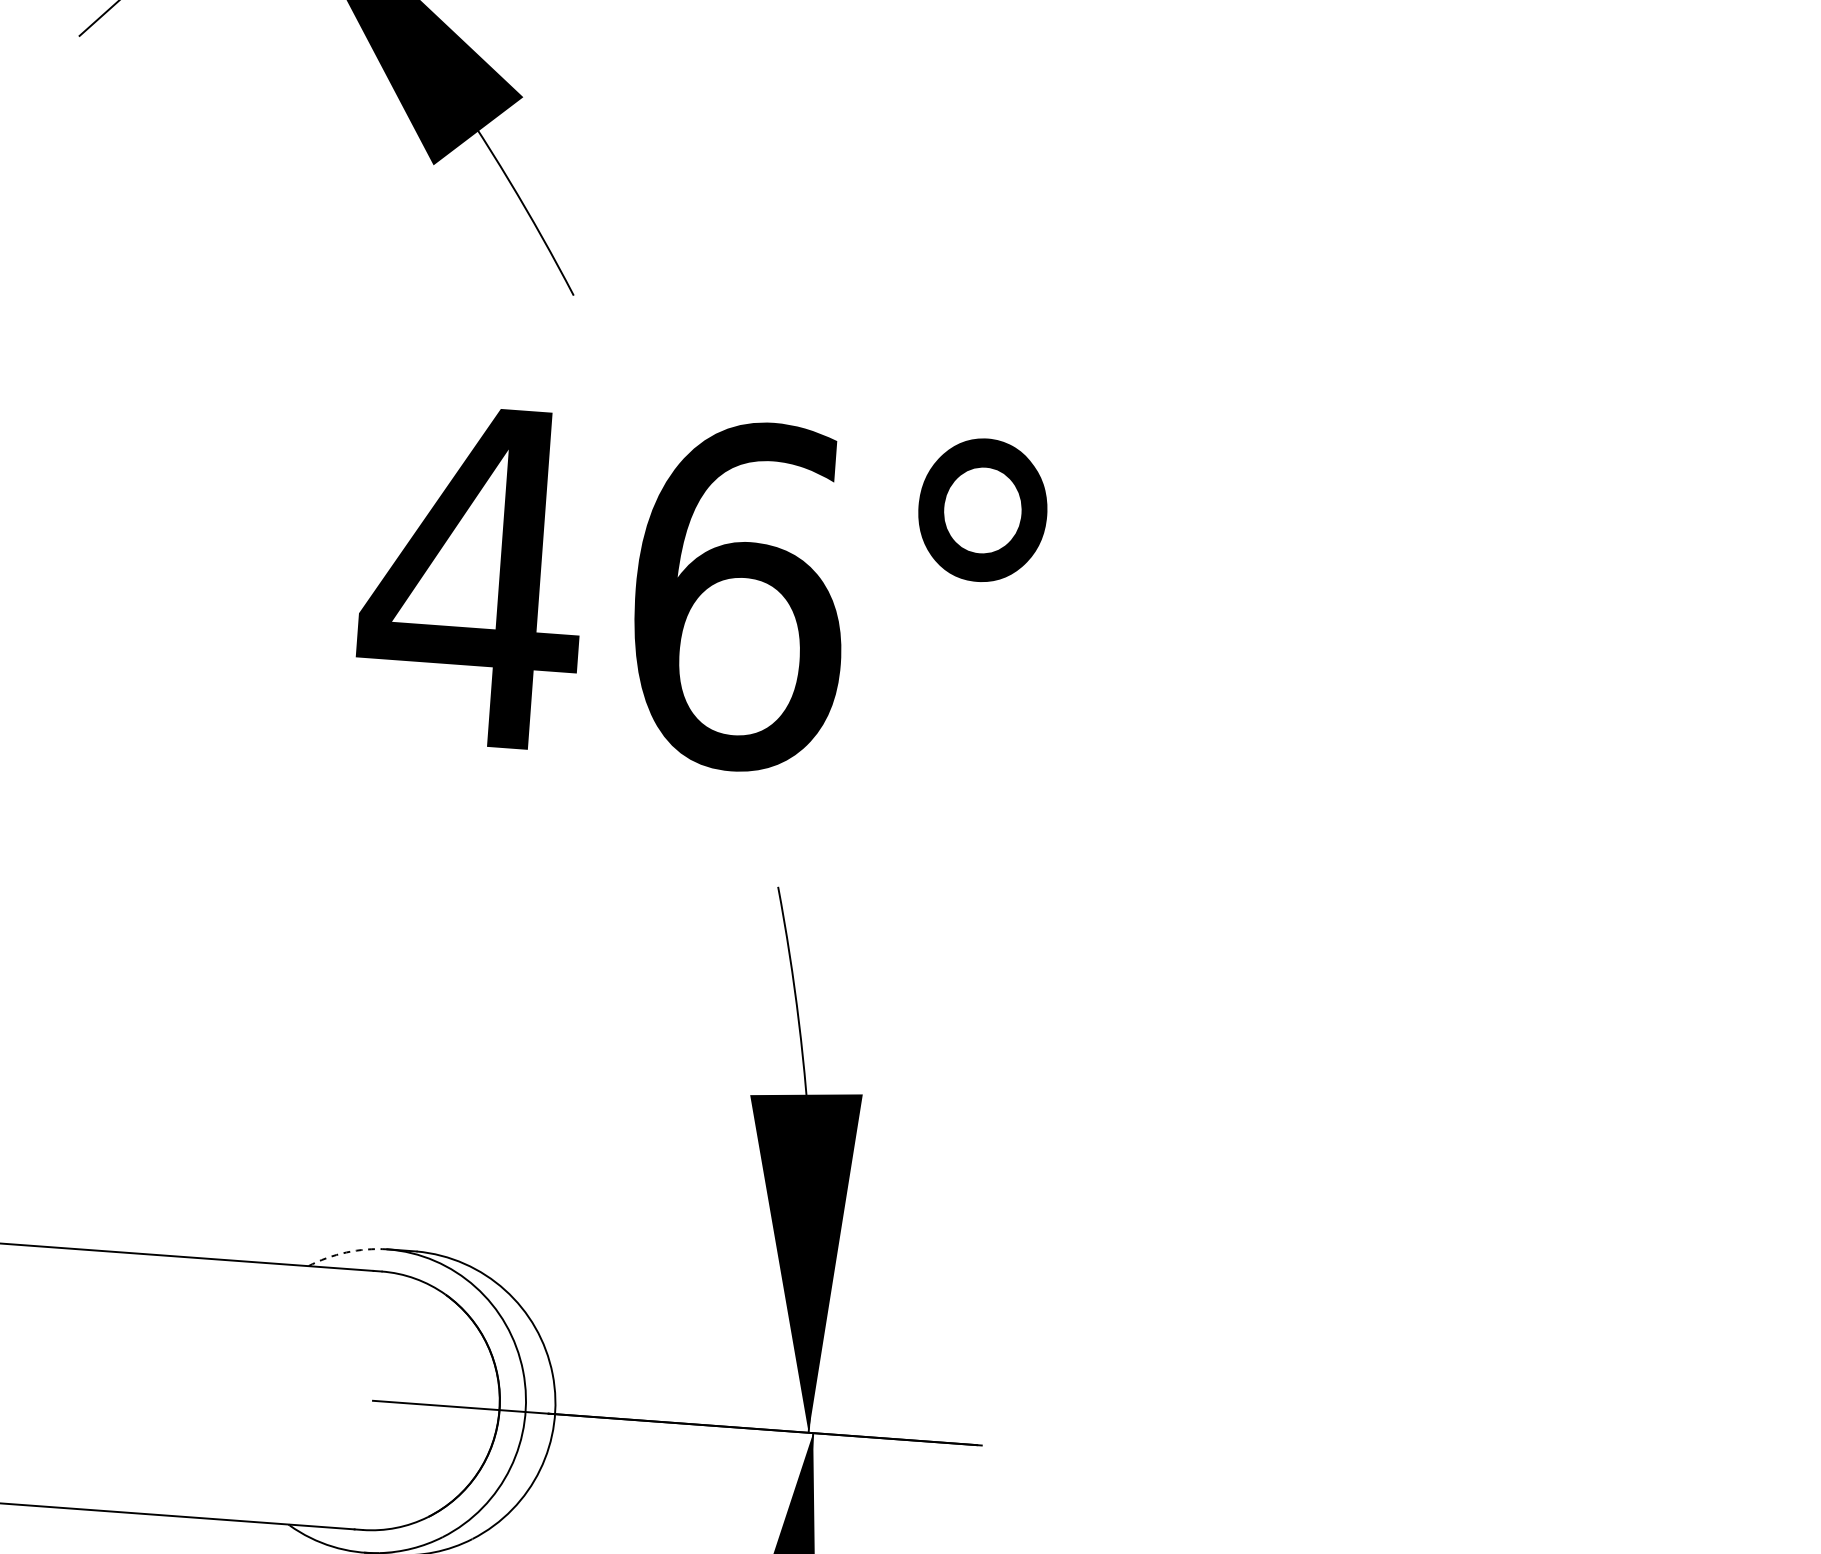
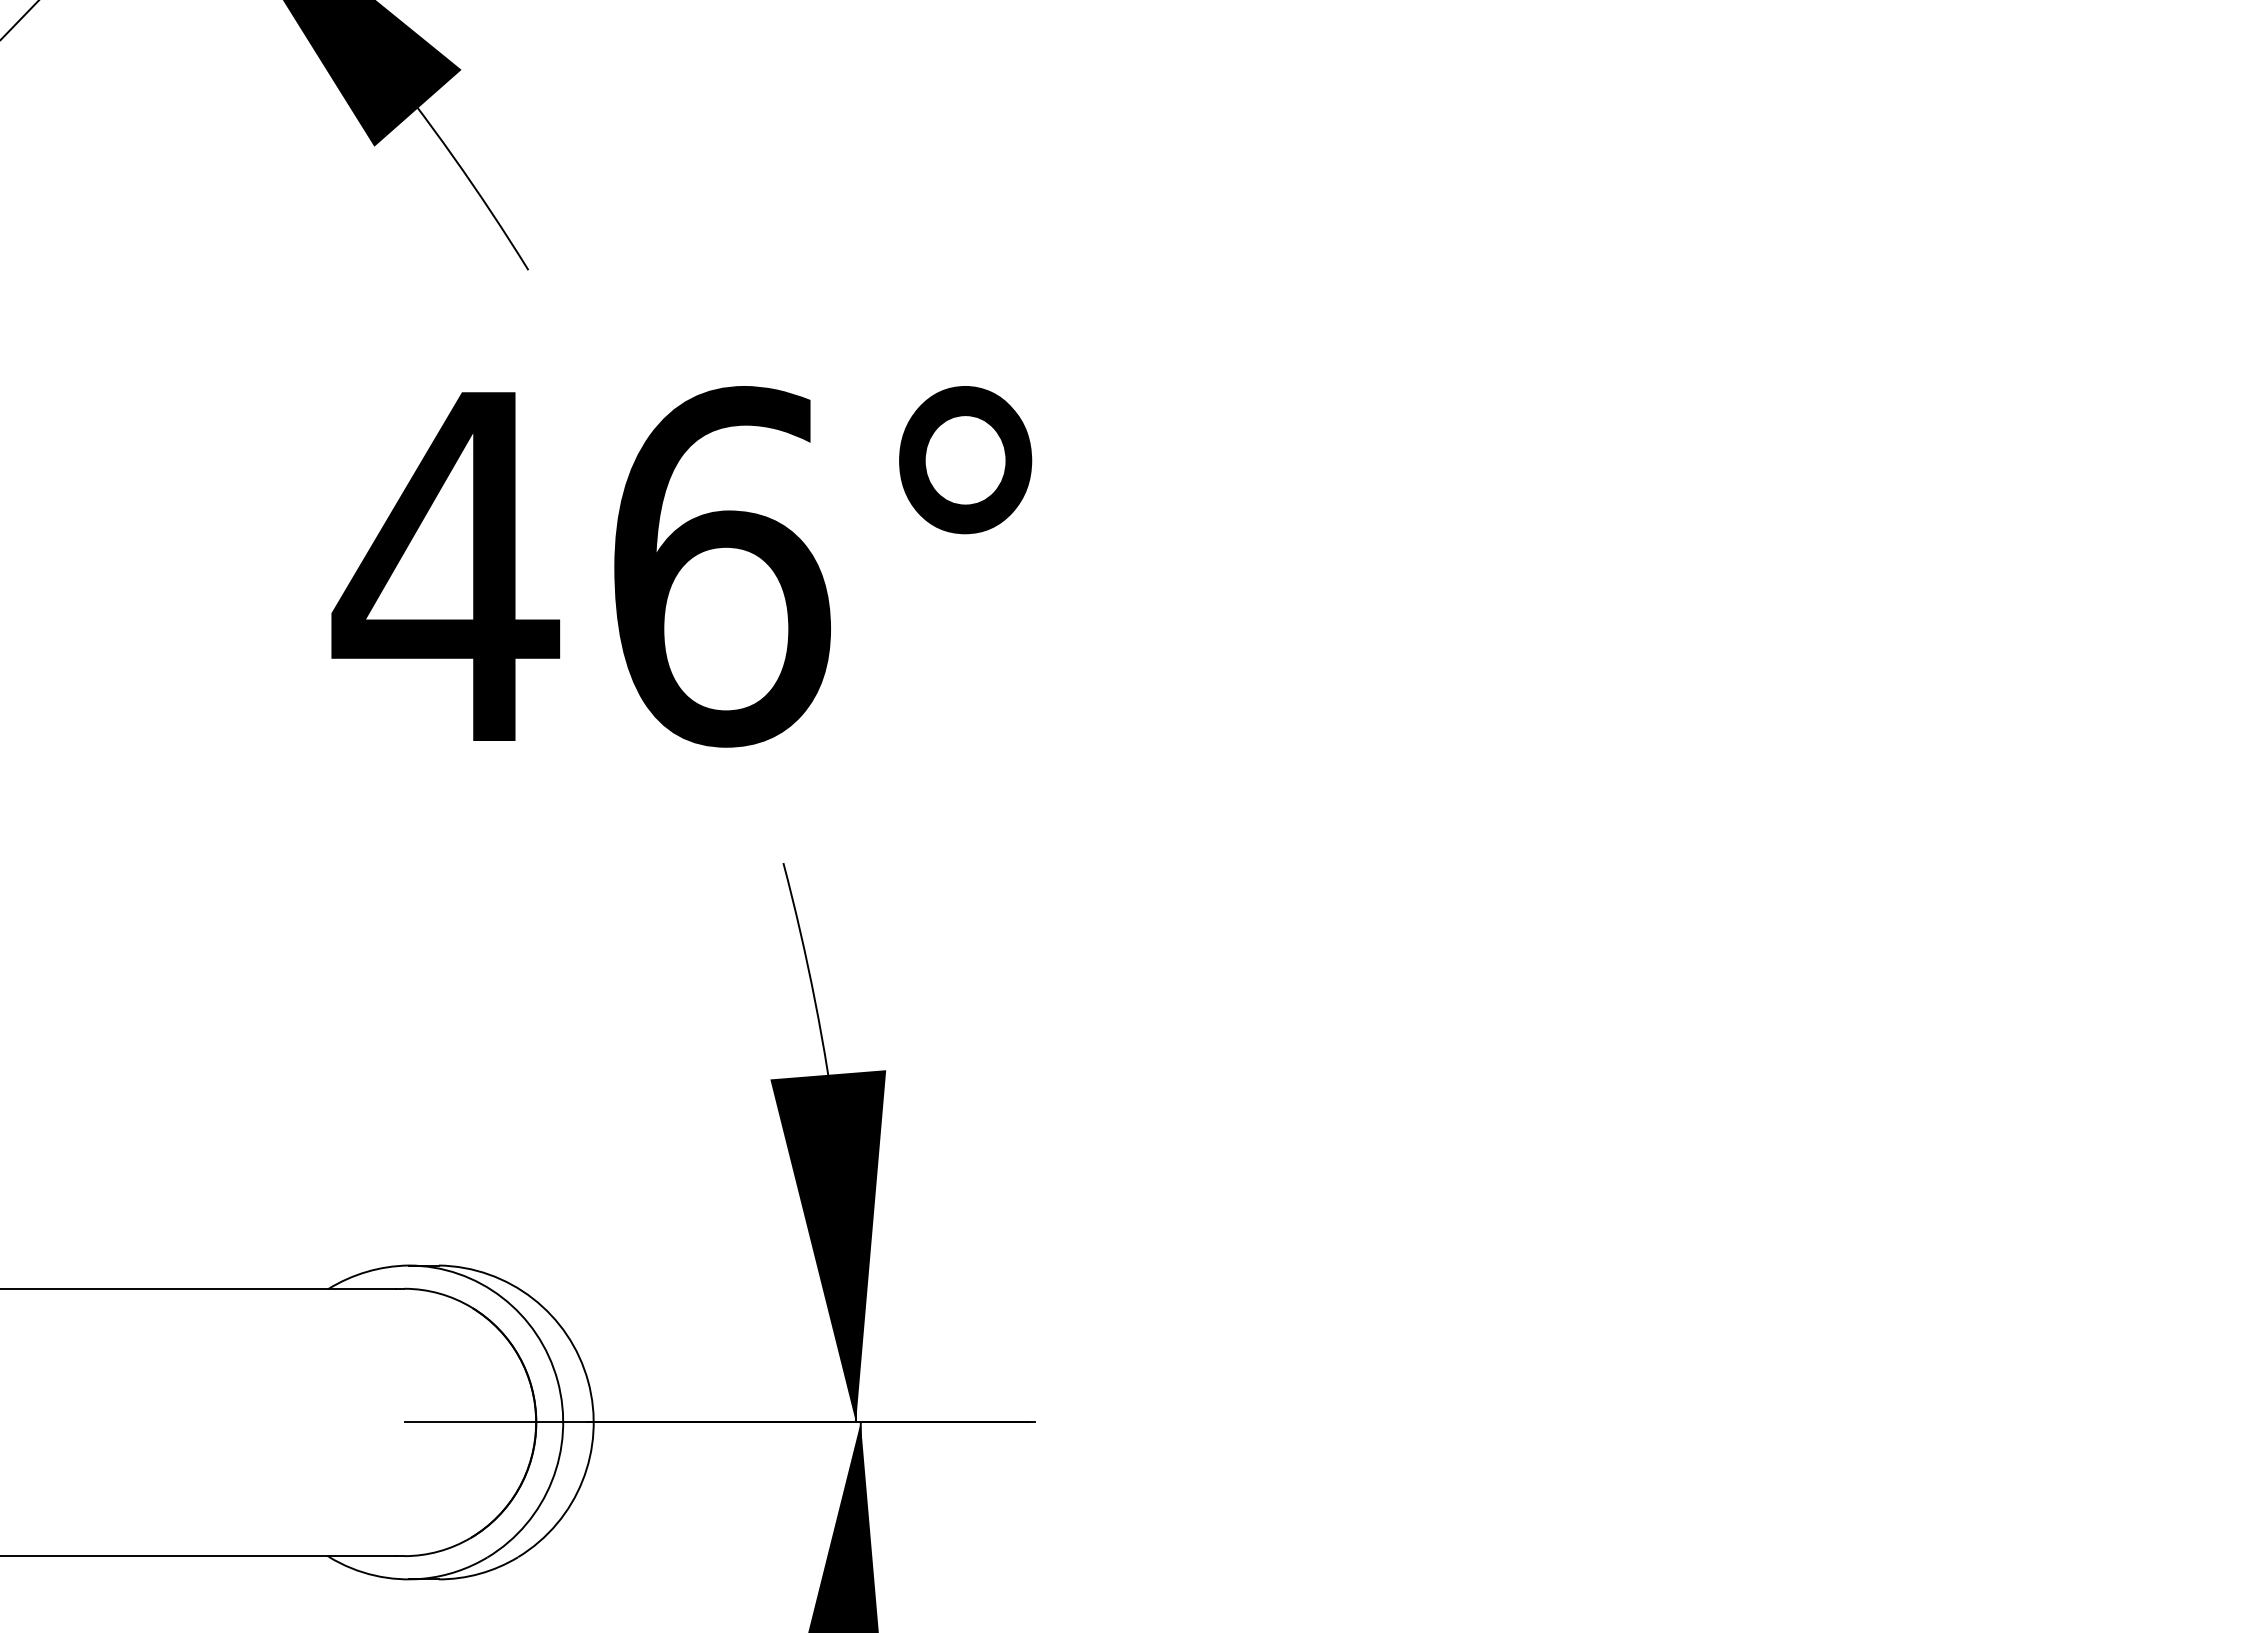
arc: (346, 1252) -> (366, 1271), dashed -> solid

